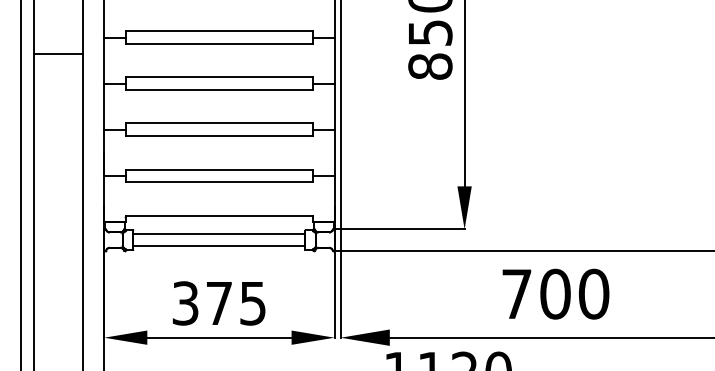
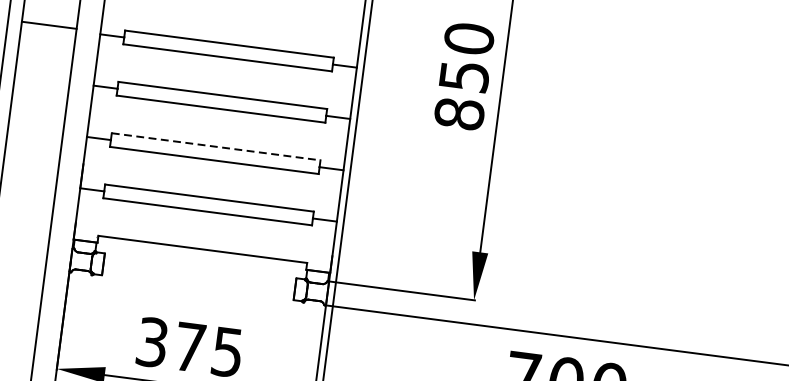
line: (57, 54) -> (48, 25), moved
line: (219, 123) -> (216, 146), solid -> dashed
line: (219, 233) -> (200, 269), removed
line: (219, 246) -> (198, 283), removed

